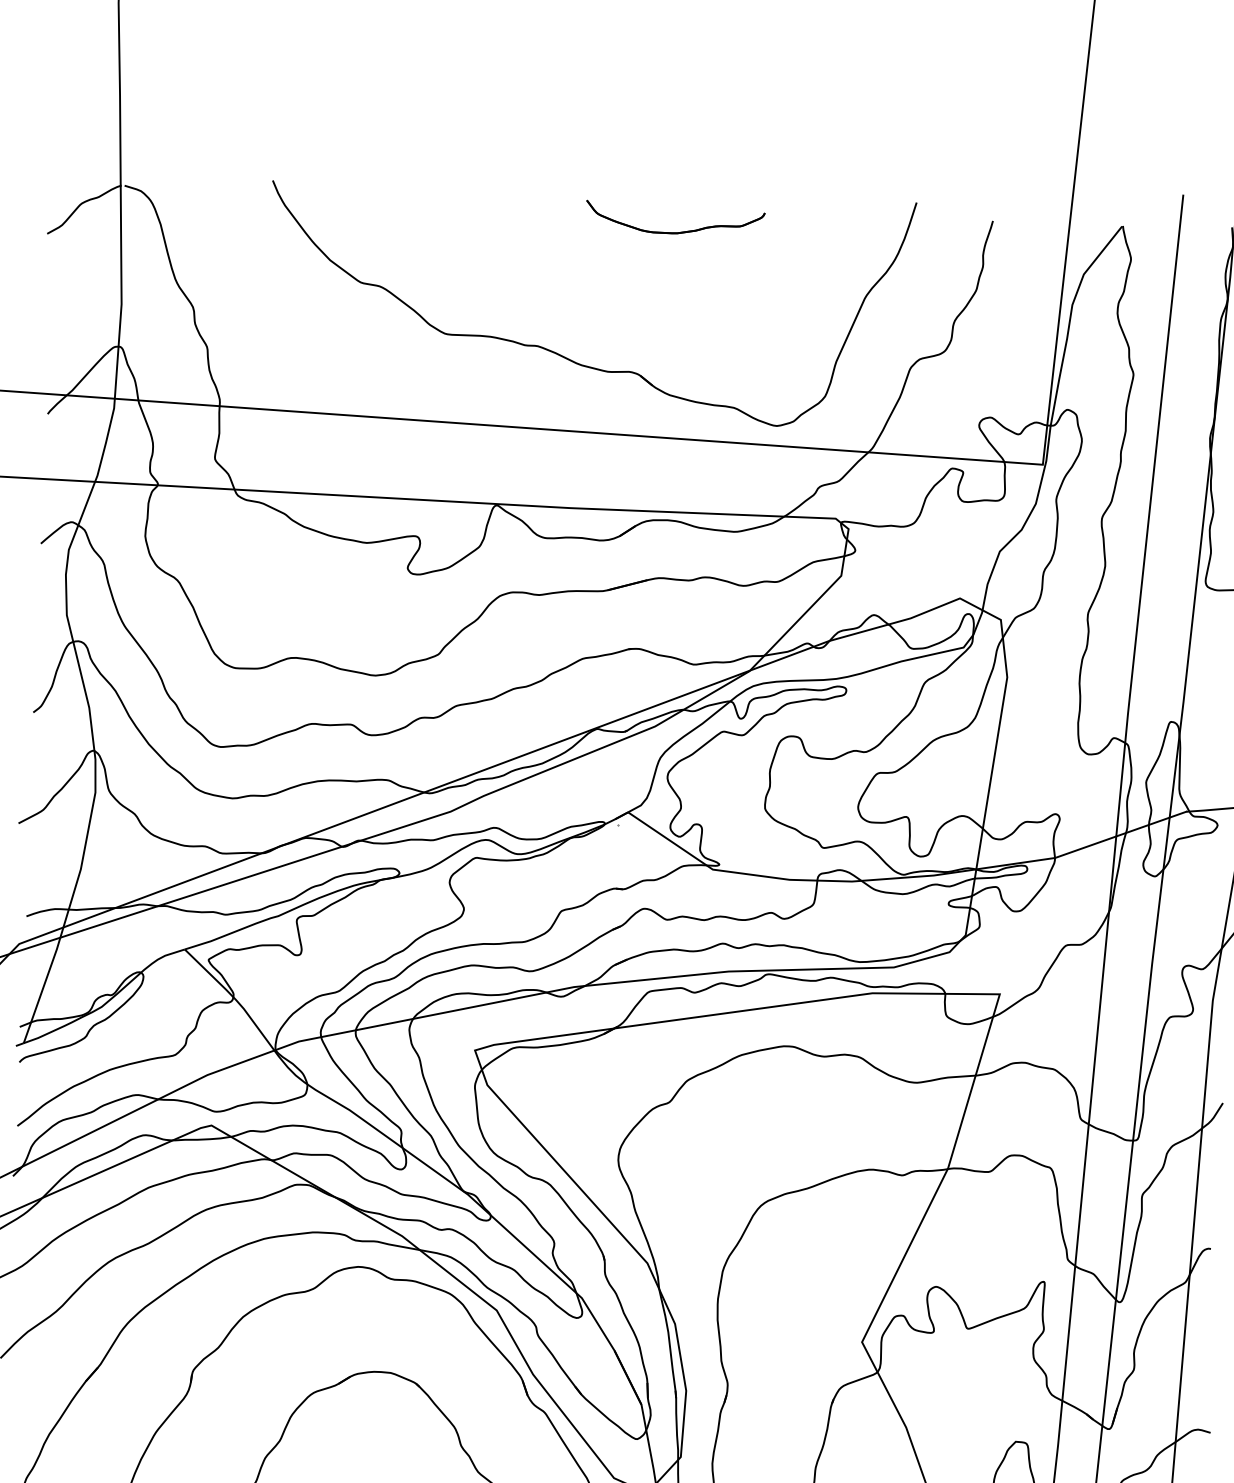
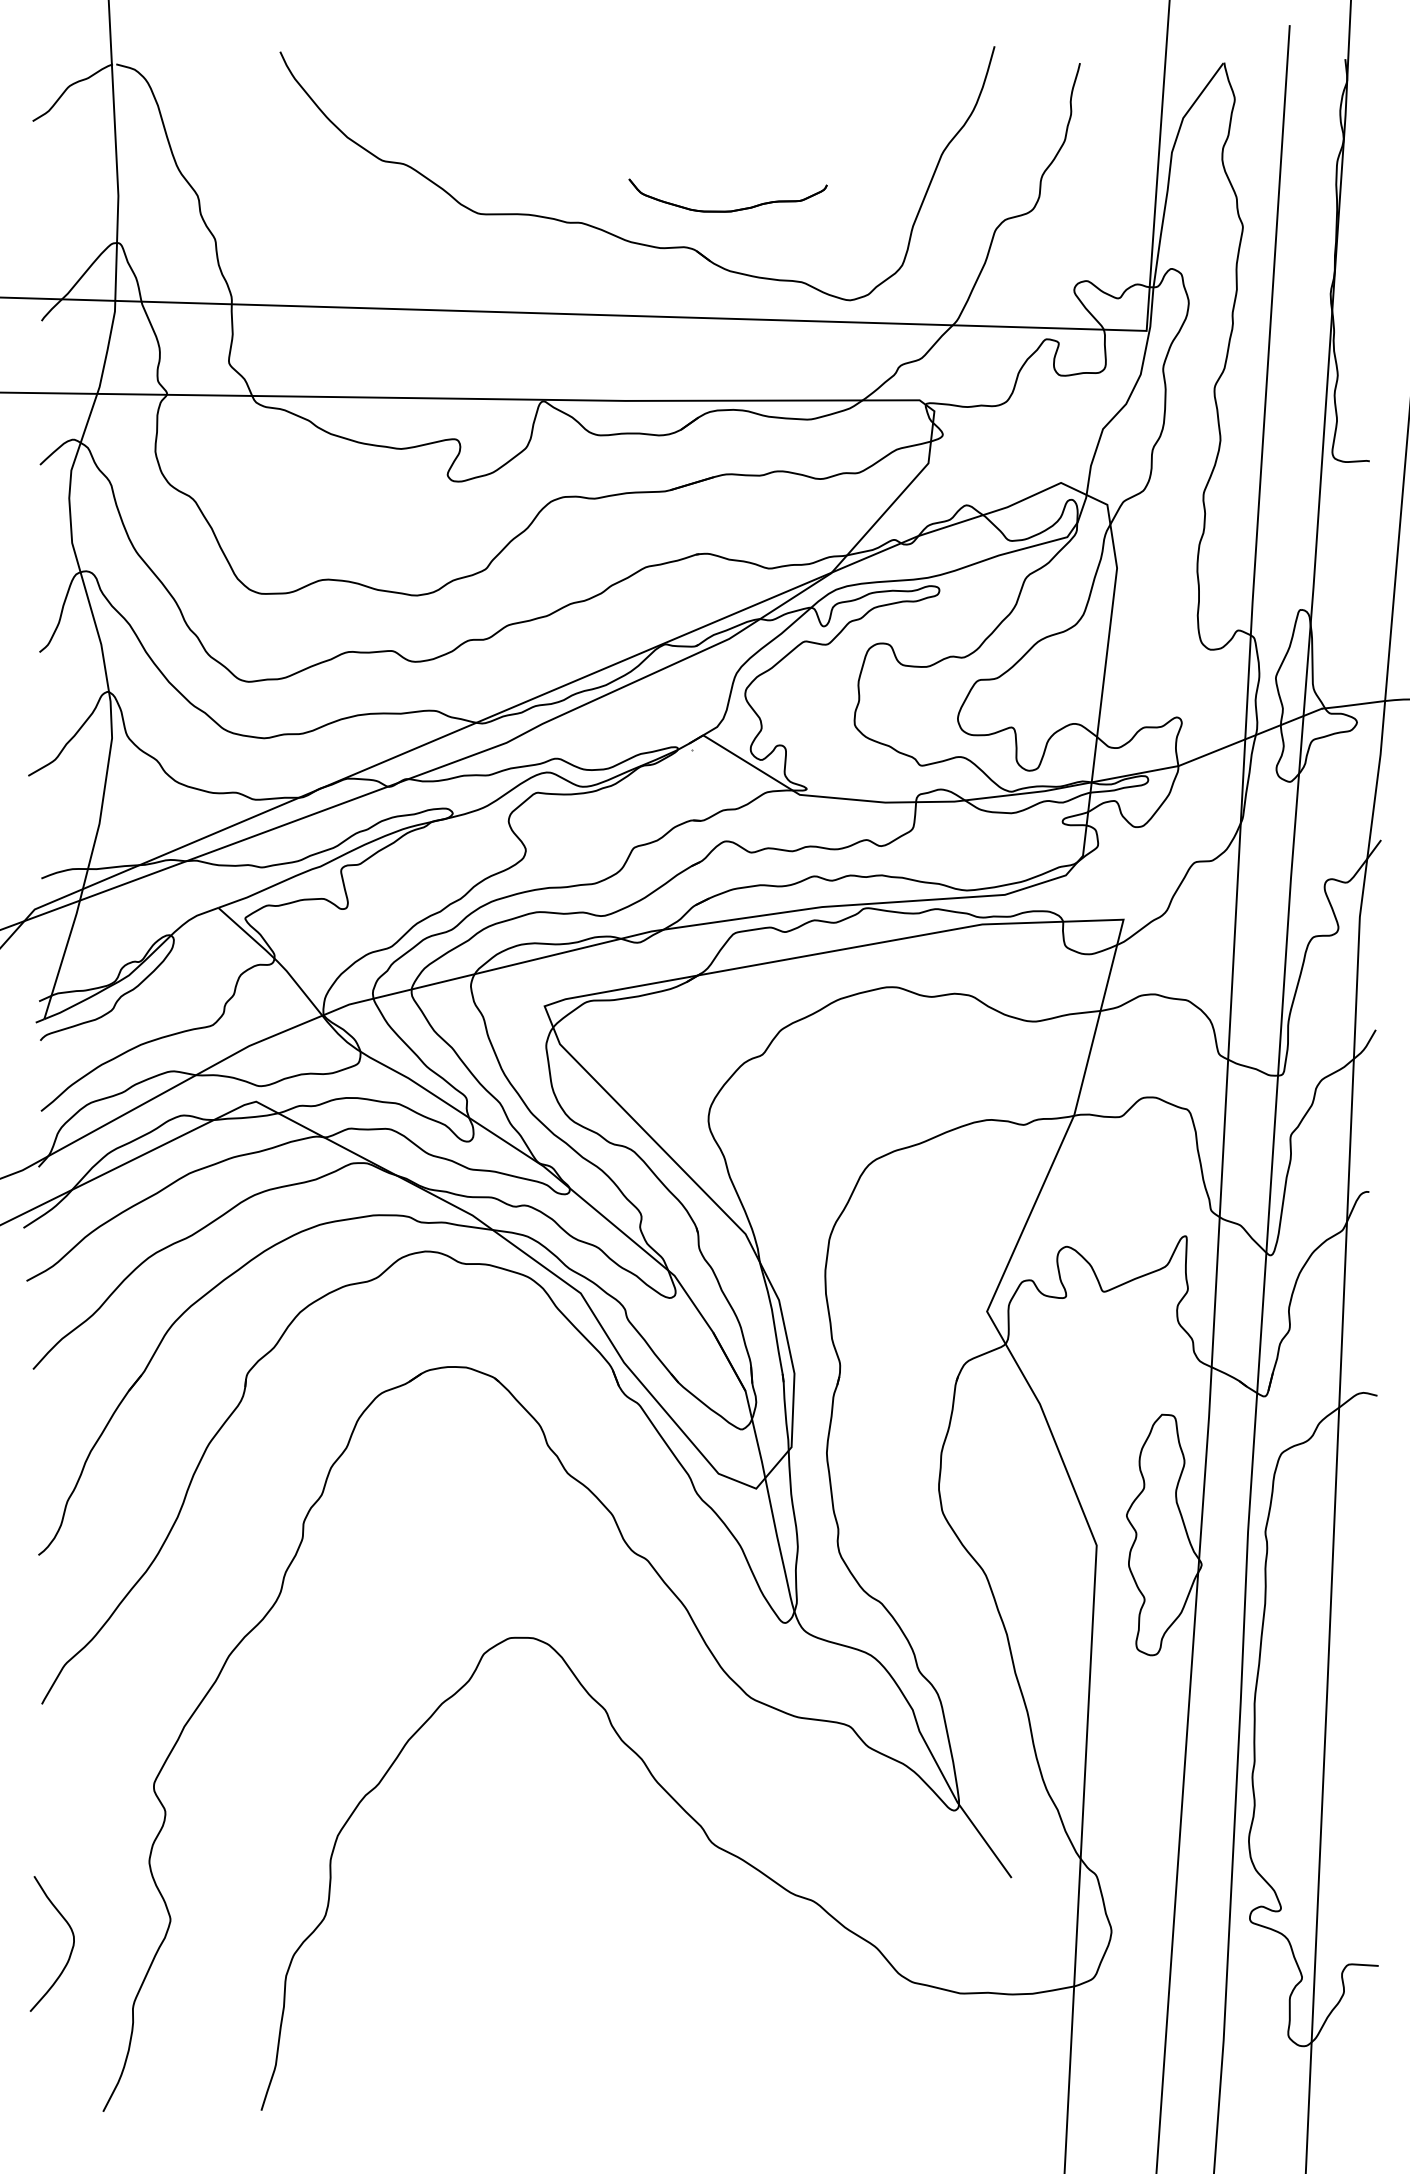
part: (674, 232) -> (727, 210), moved

